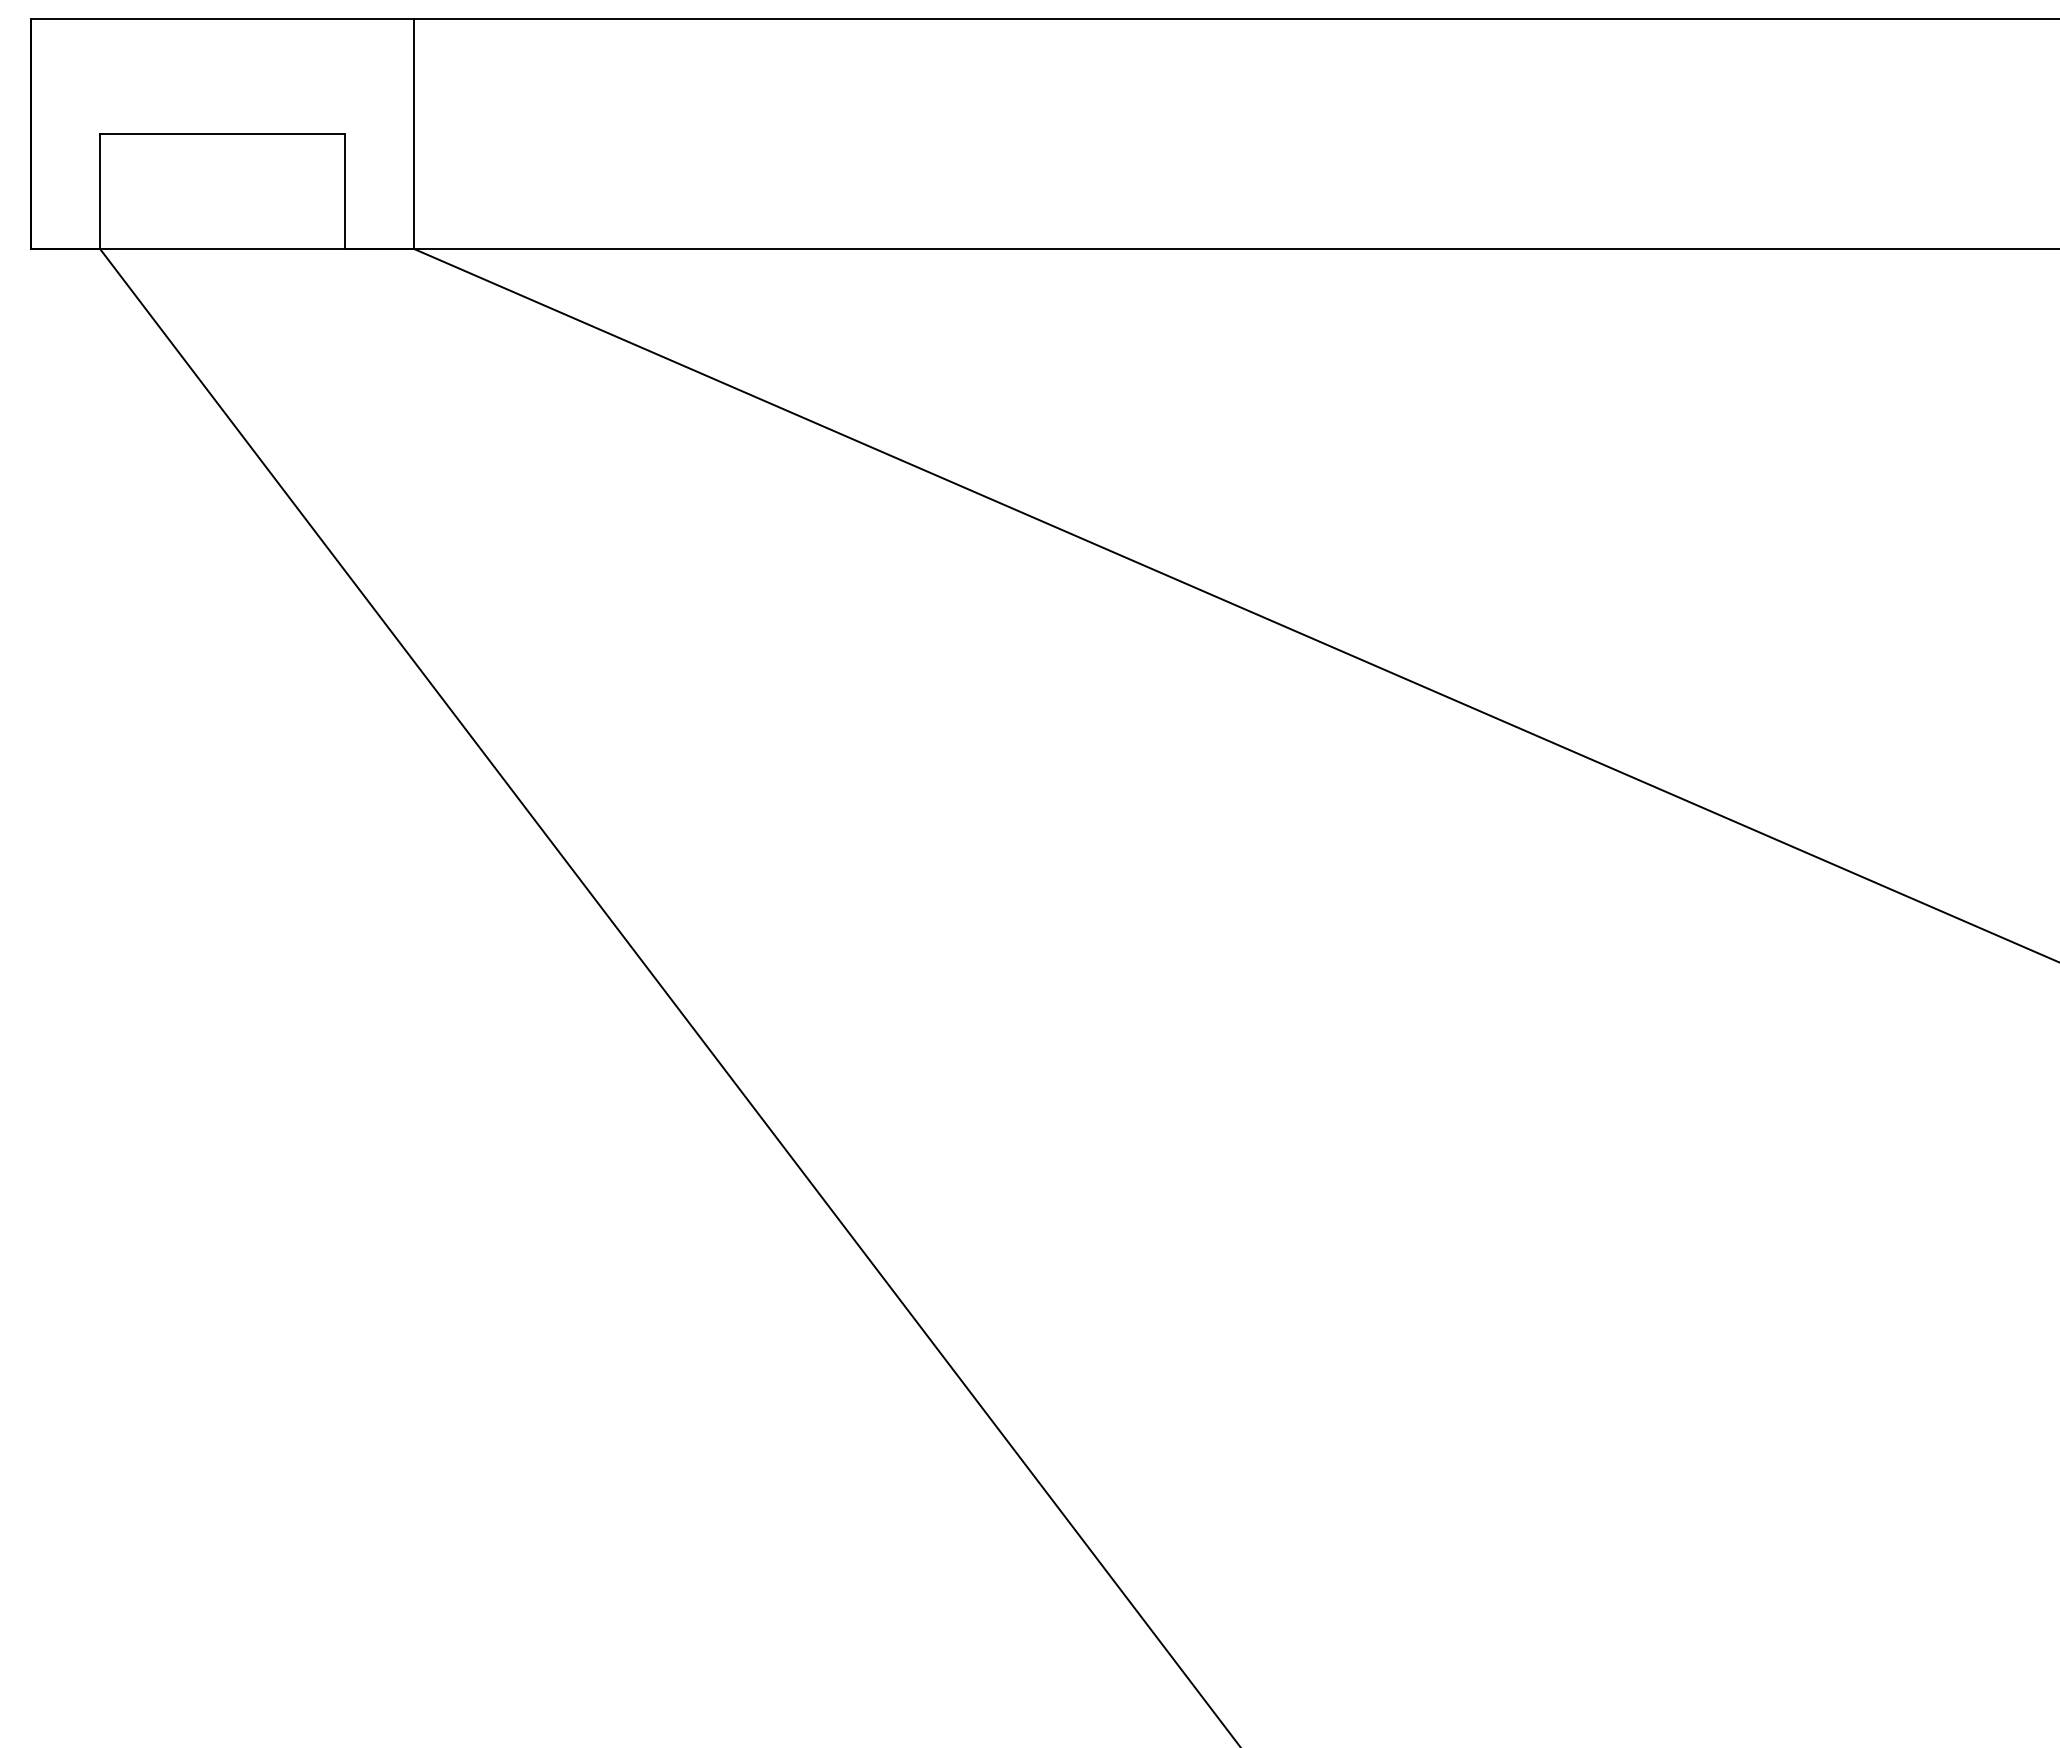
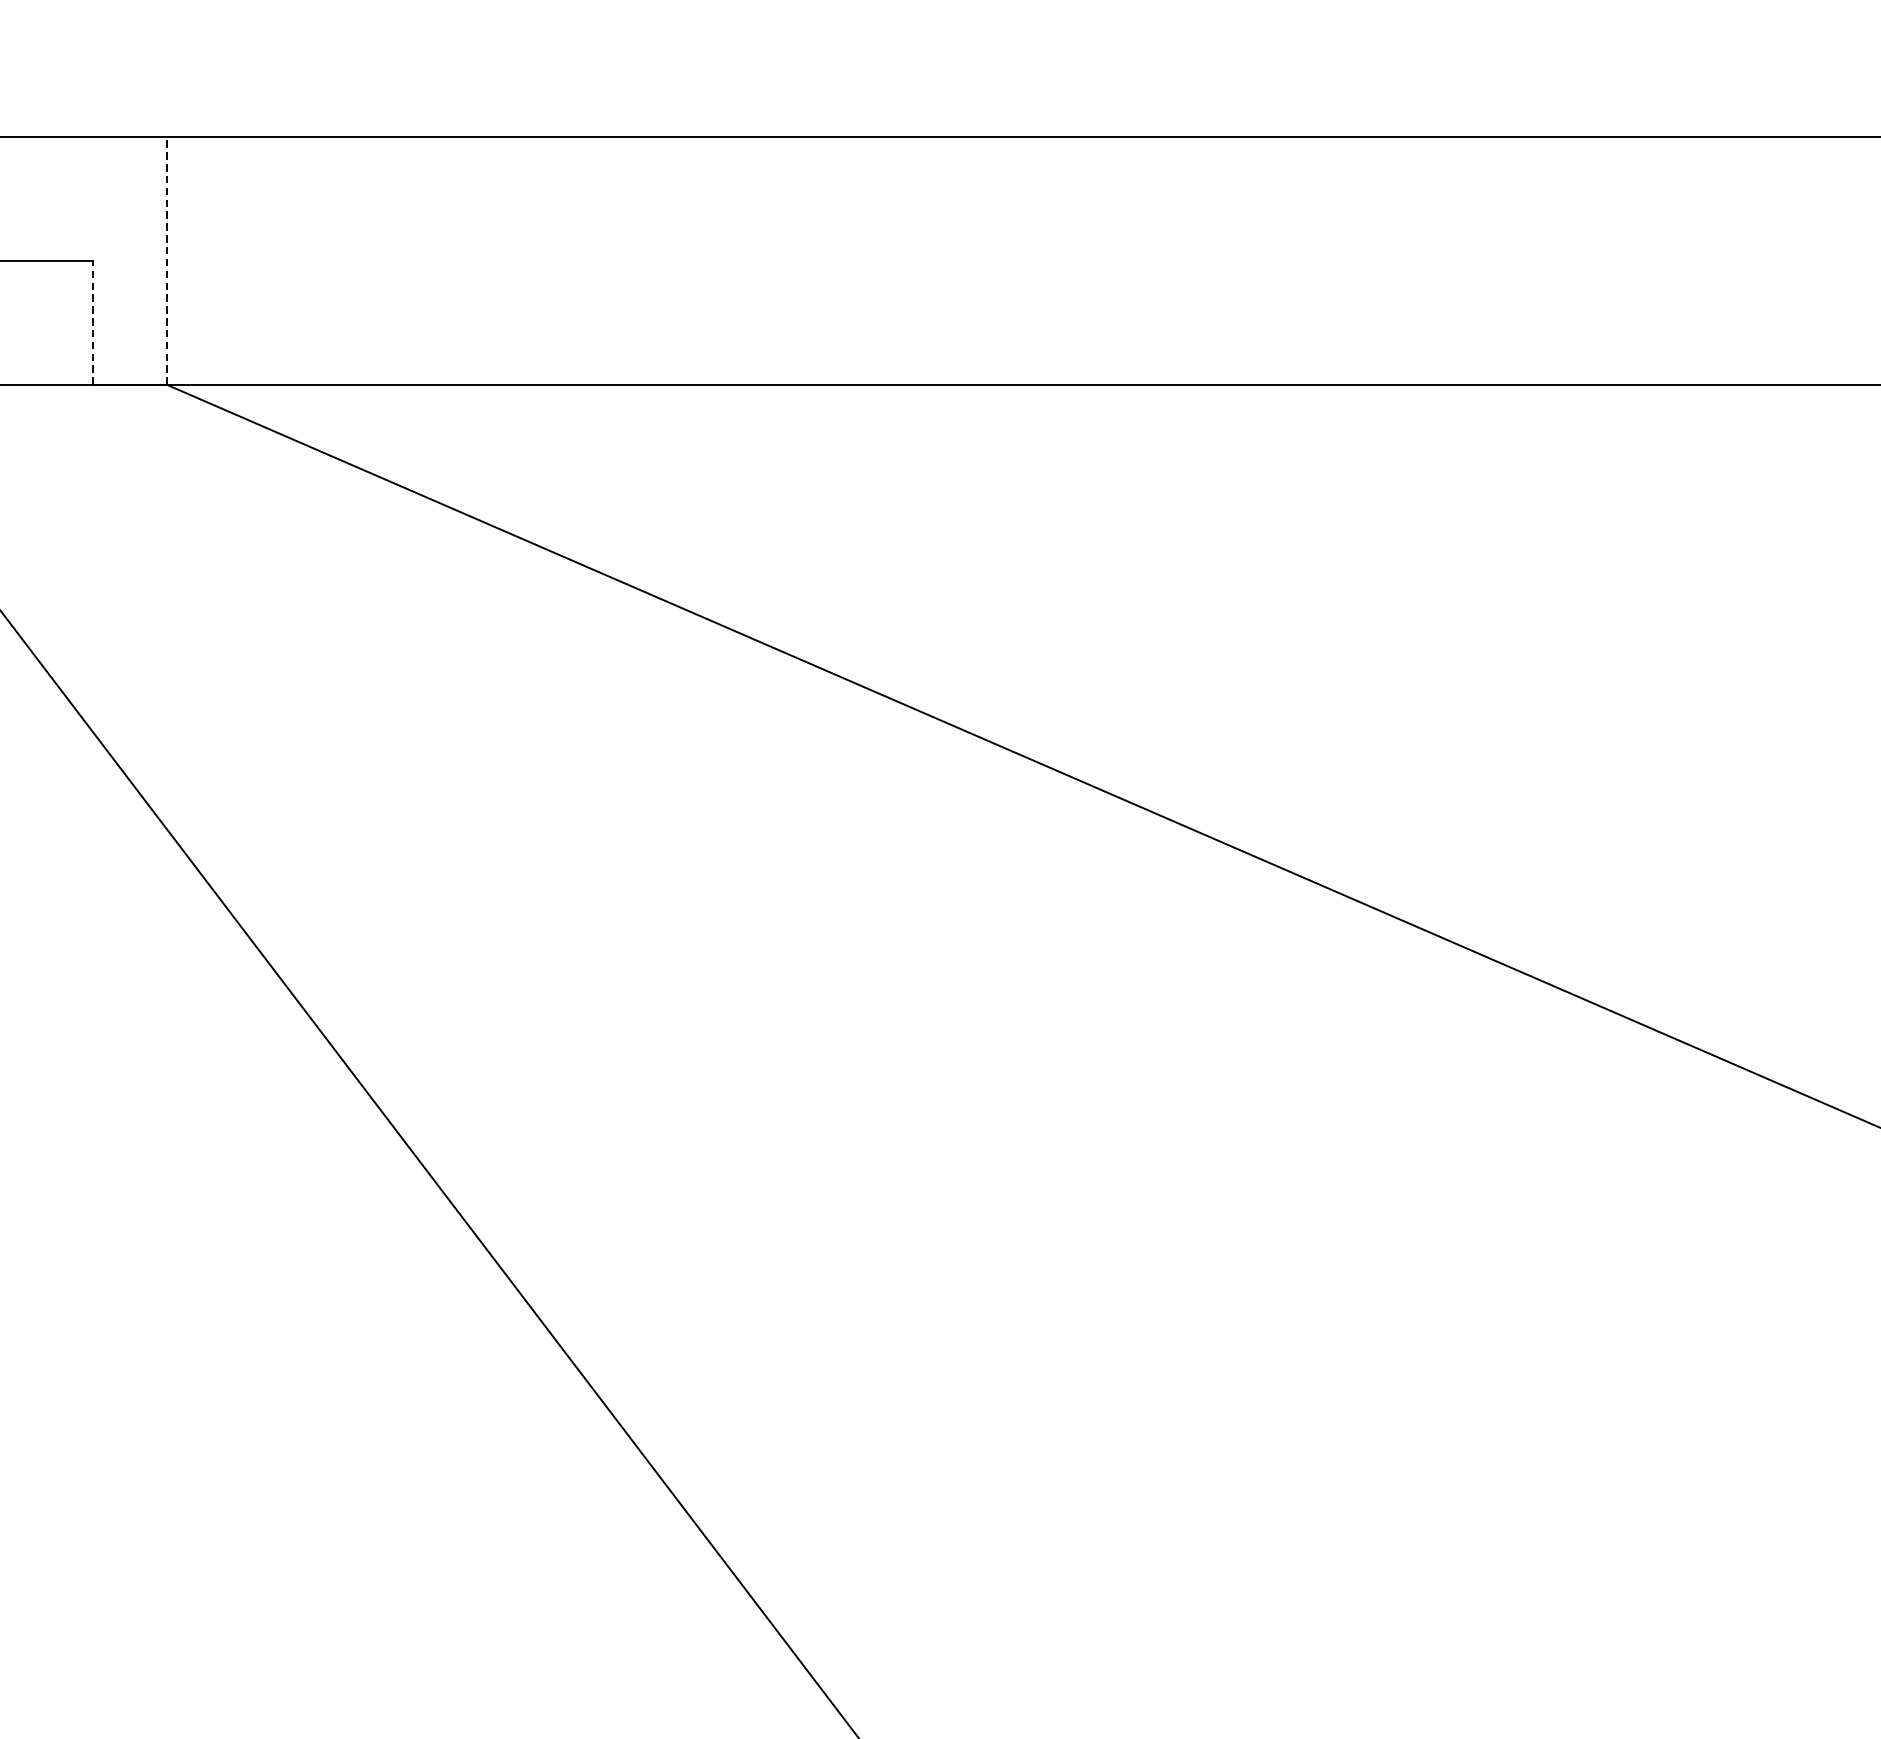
line: (414, 134) -> (167, 261), solid -> dashed
line: (345, 191) -> (92, 322), solid -> dashed

